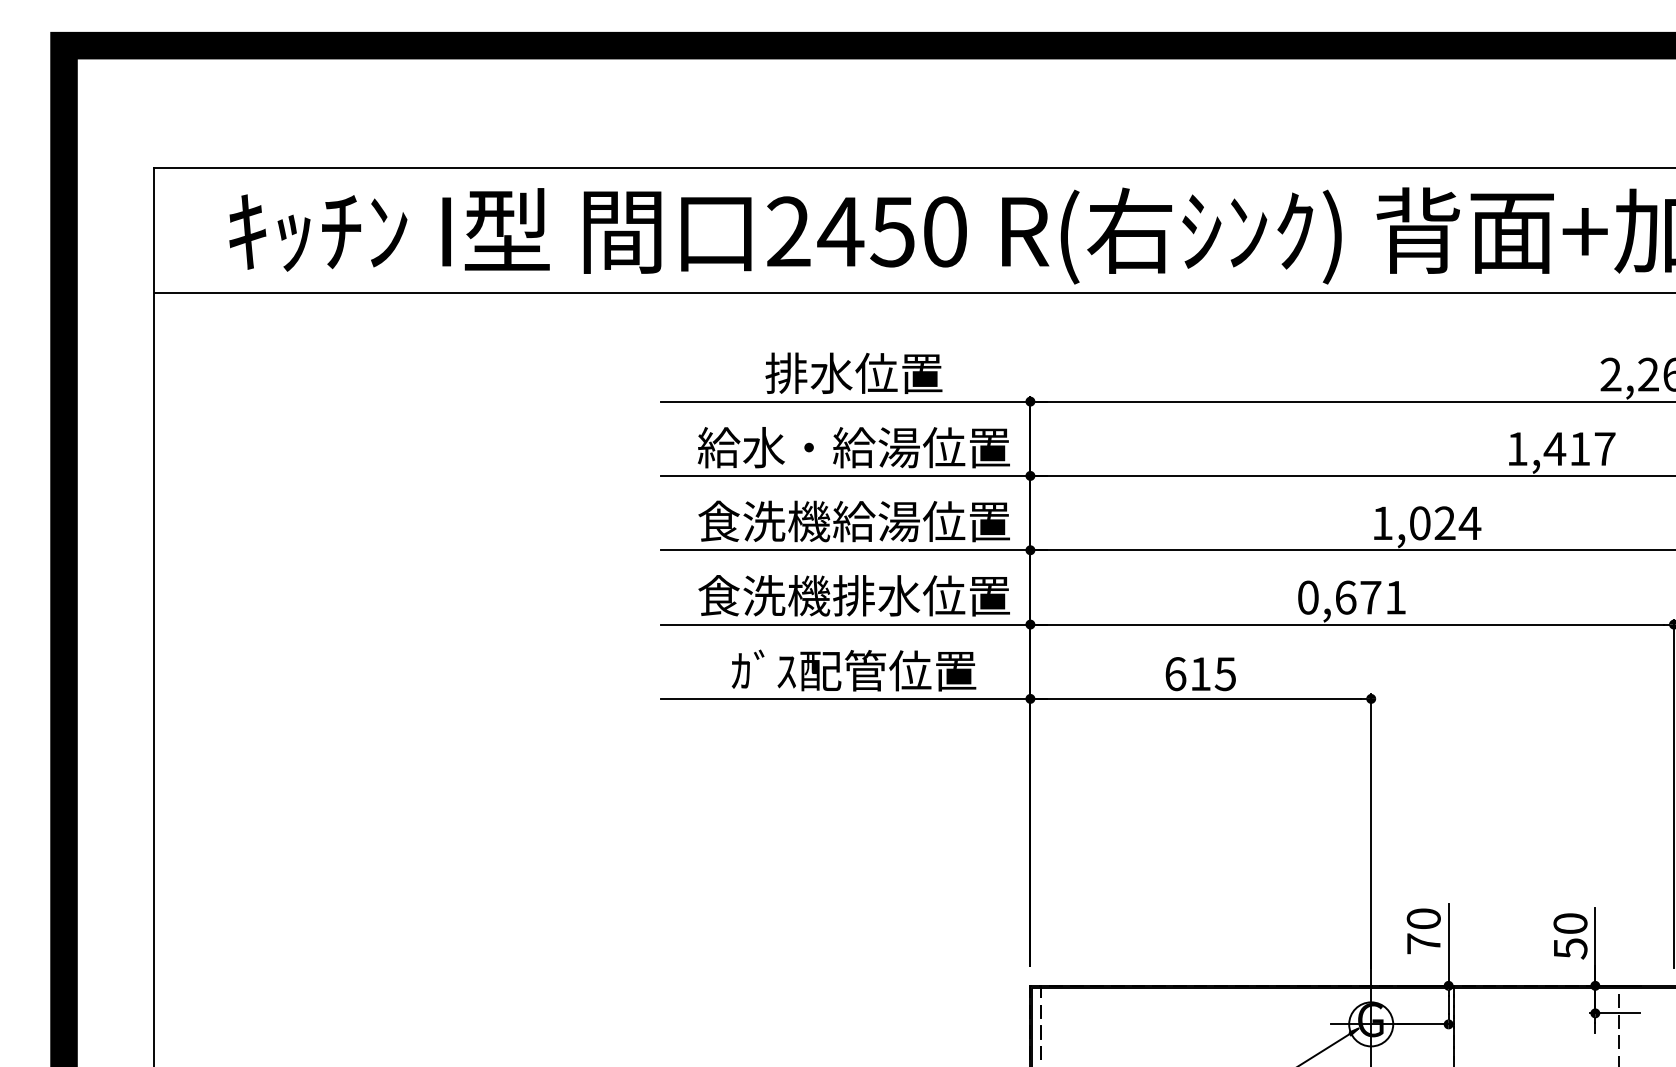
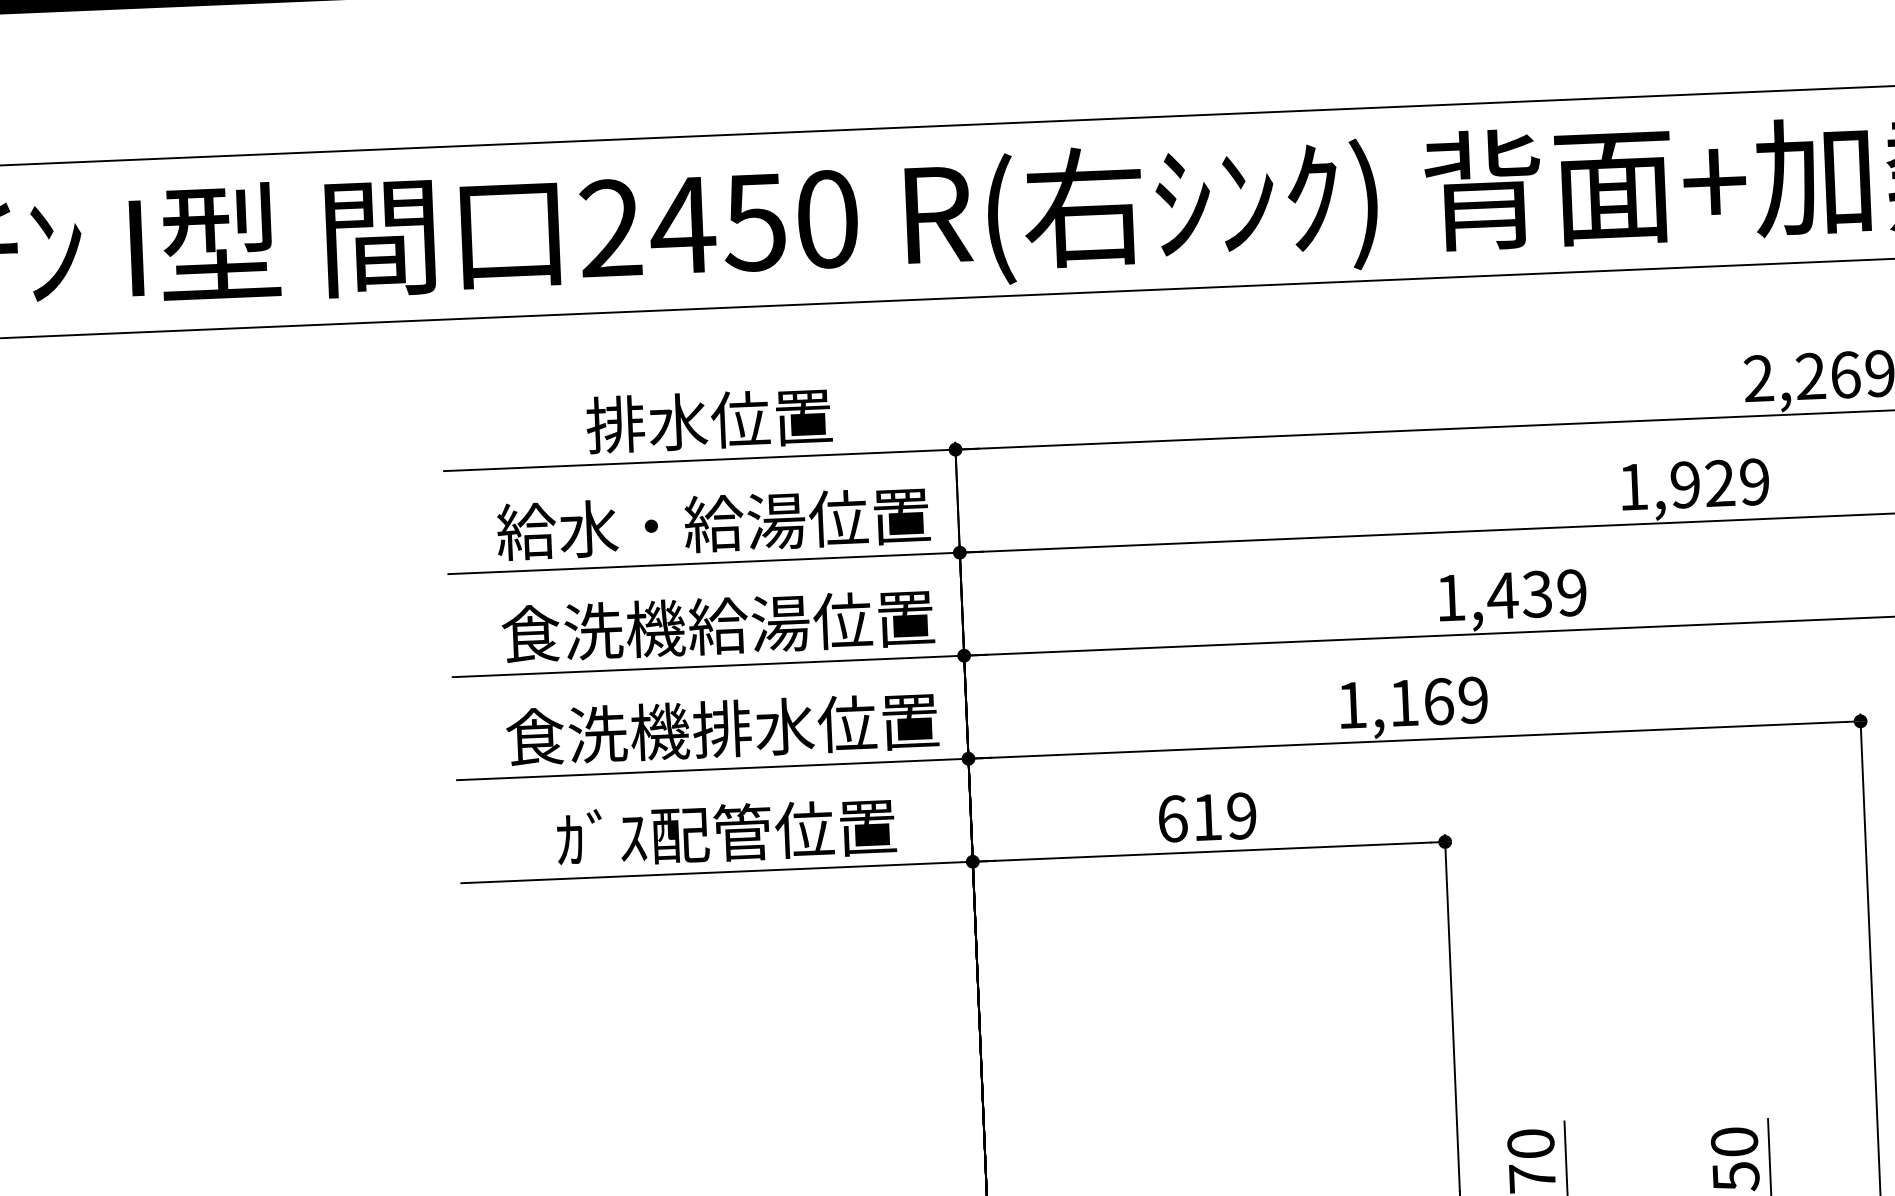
text: (1579, 449) -> (1719, 484), 1,417 -> 1,929
text: (1444, 523) -> (1536, 594), 1,024 -> 1,439
text: (1351, 597) -> (1412, 702), 0,671 -> 1,169
text: (1224, 674) -> (1240, 816), 615 -> 619

